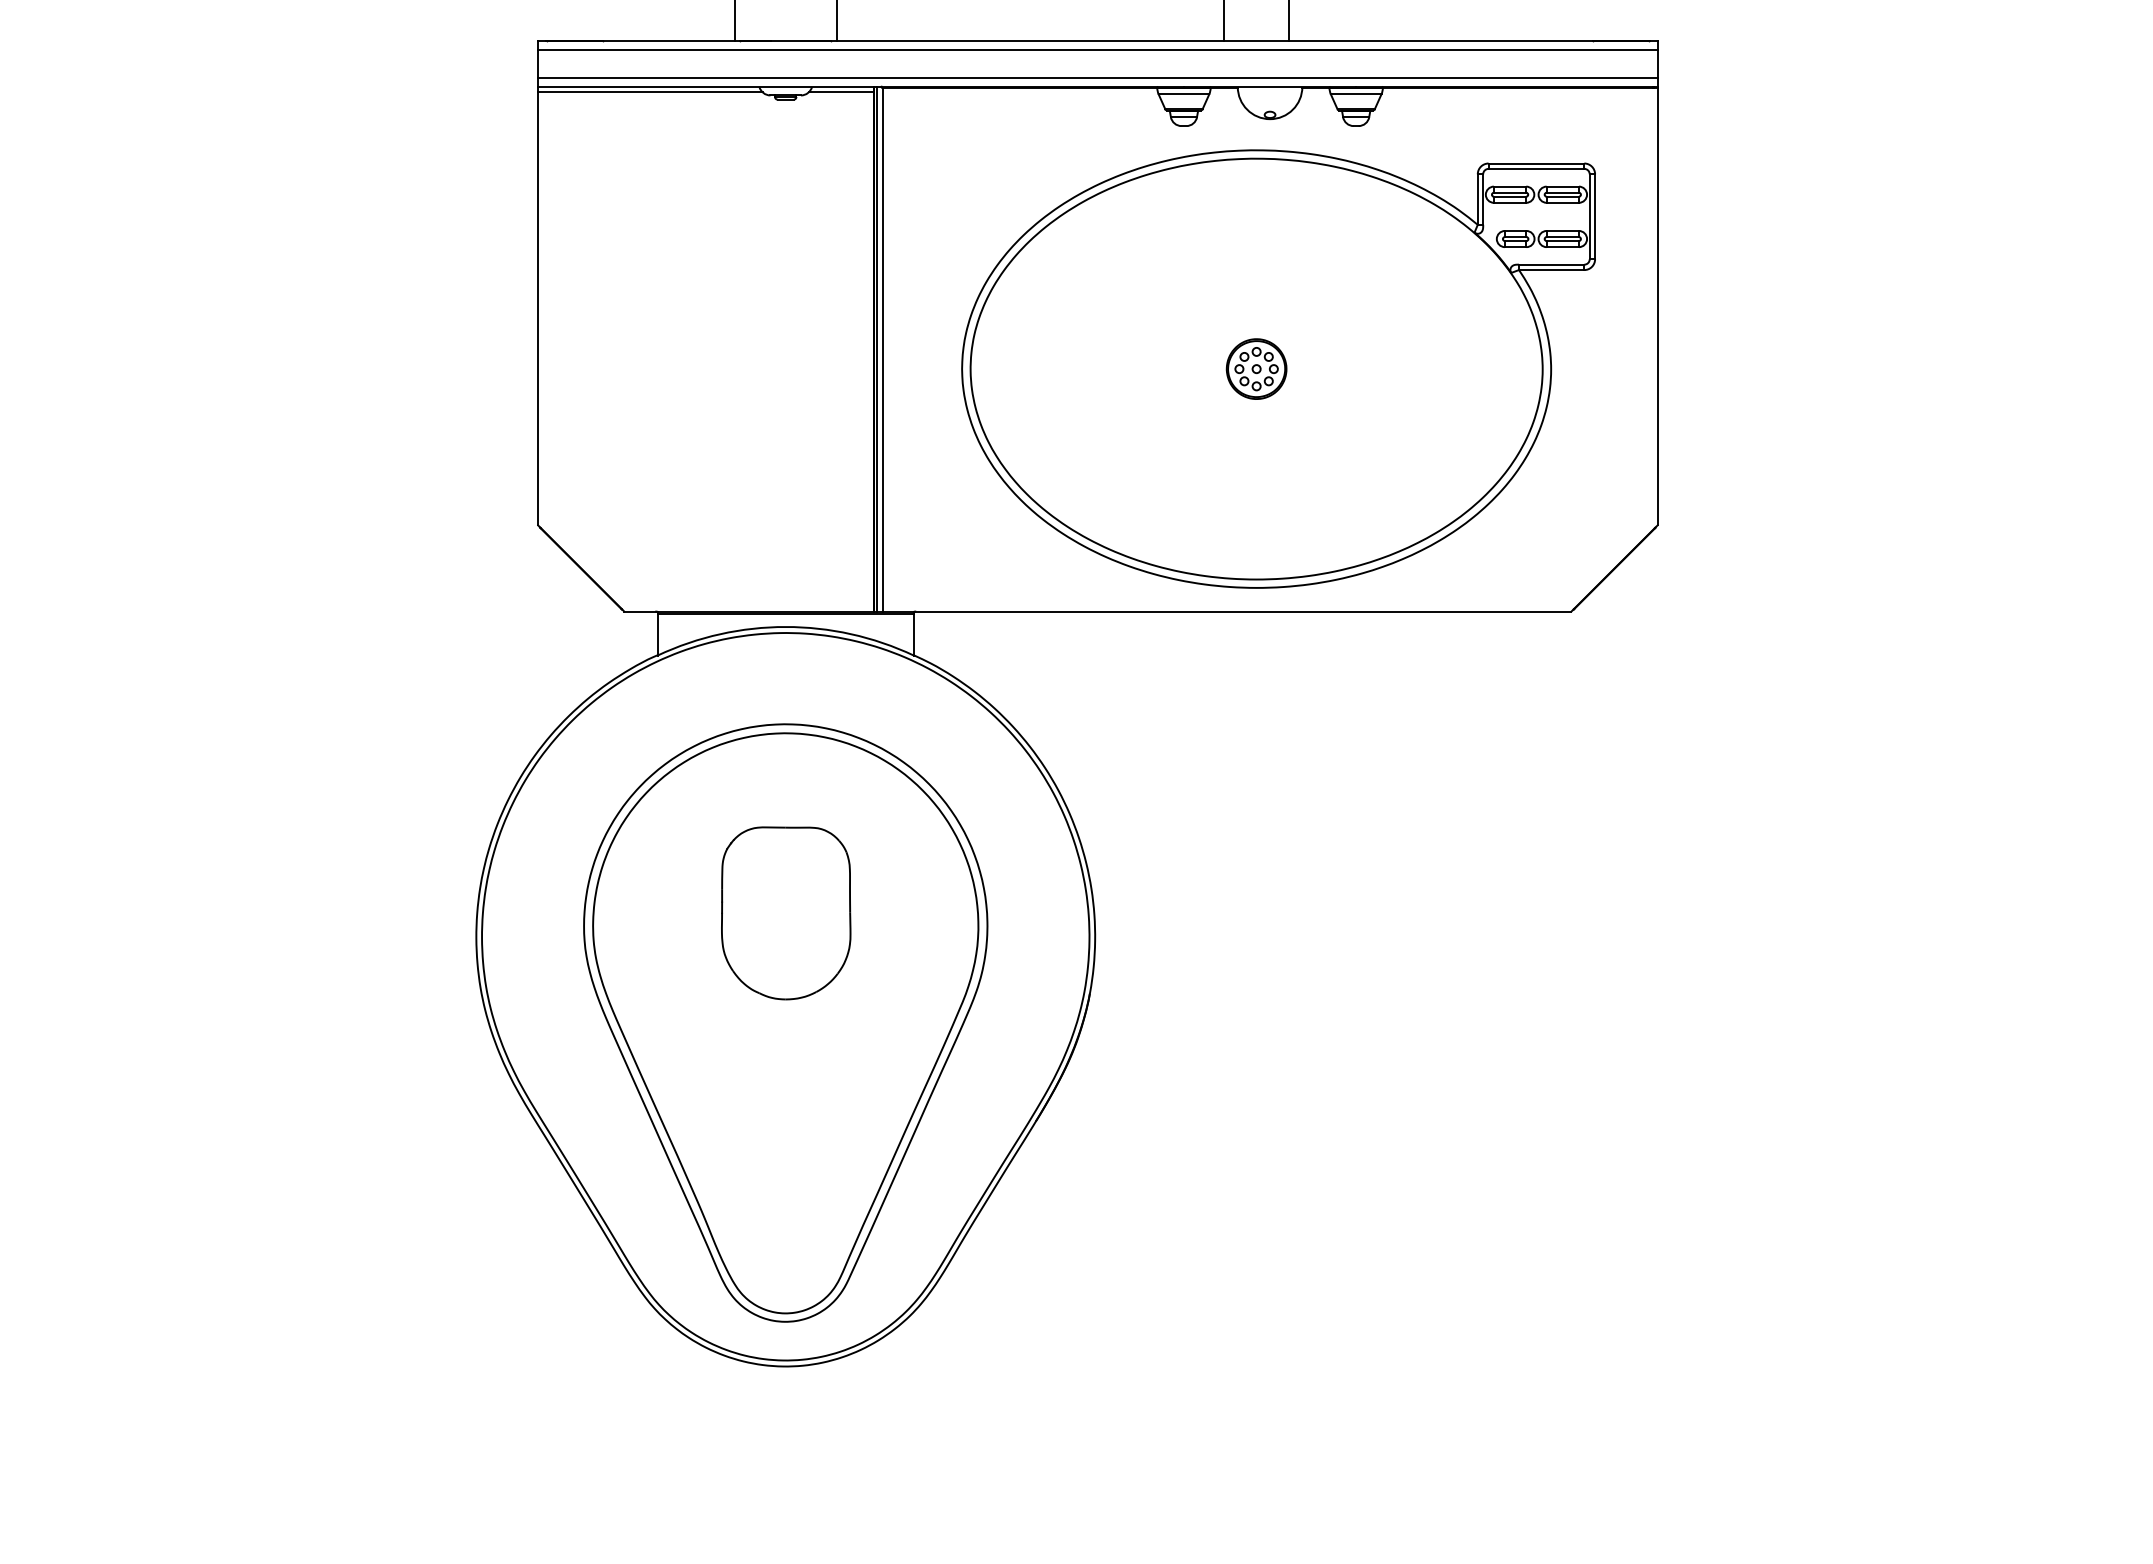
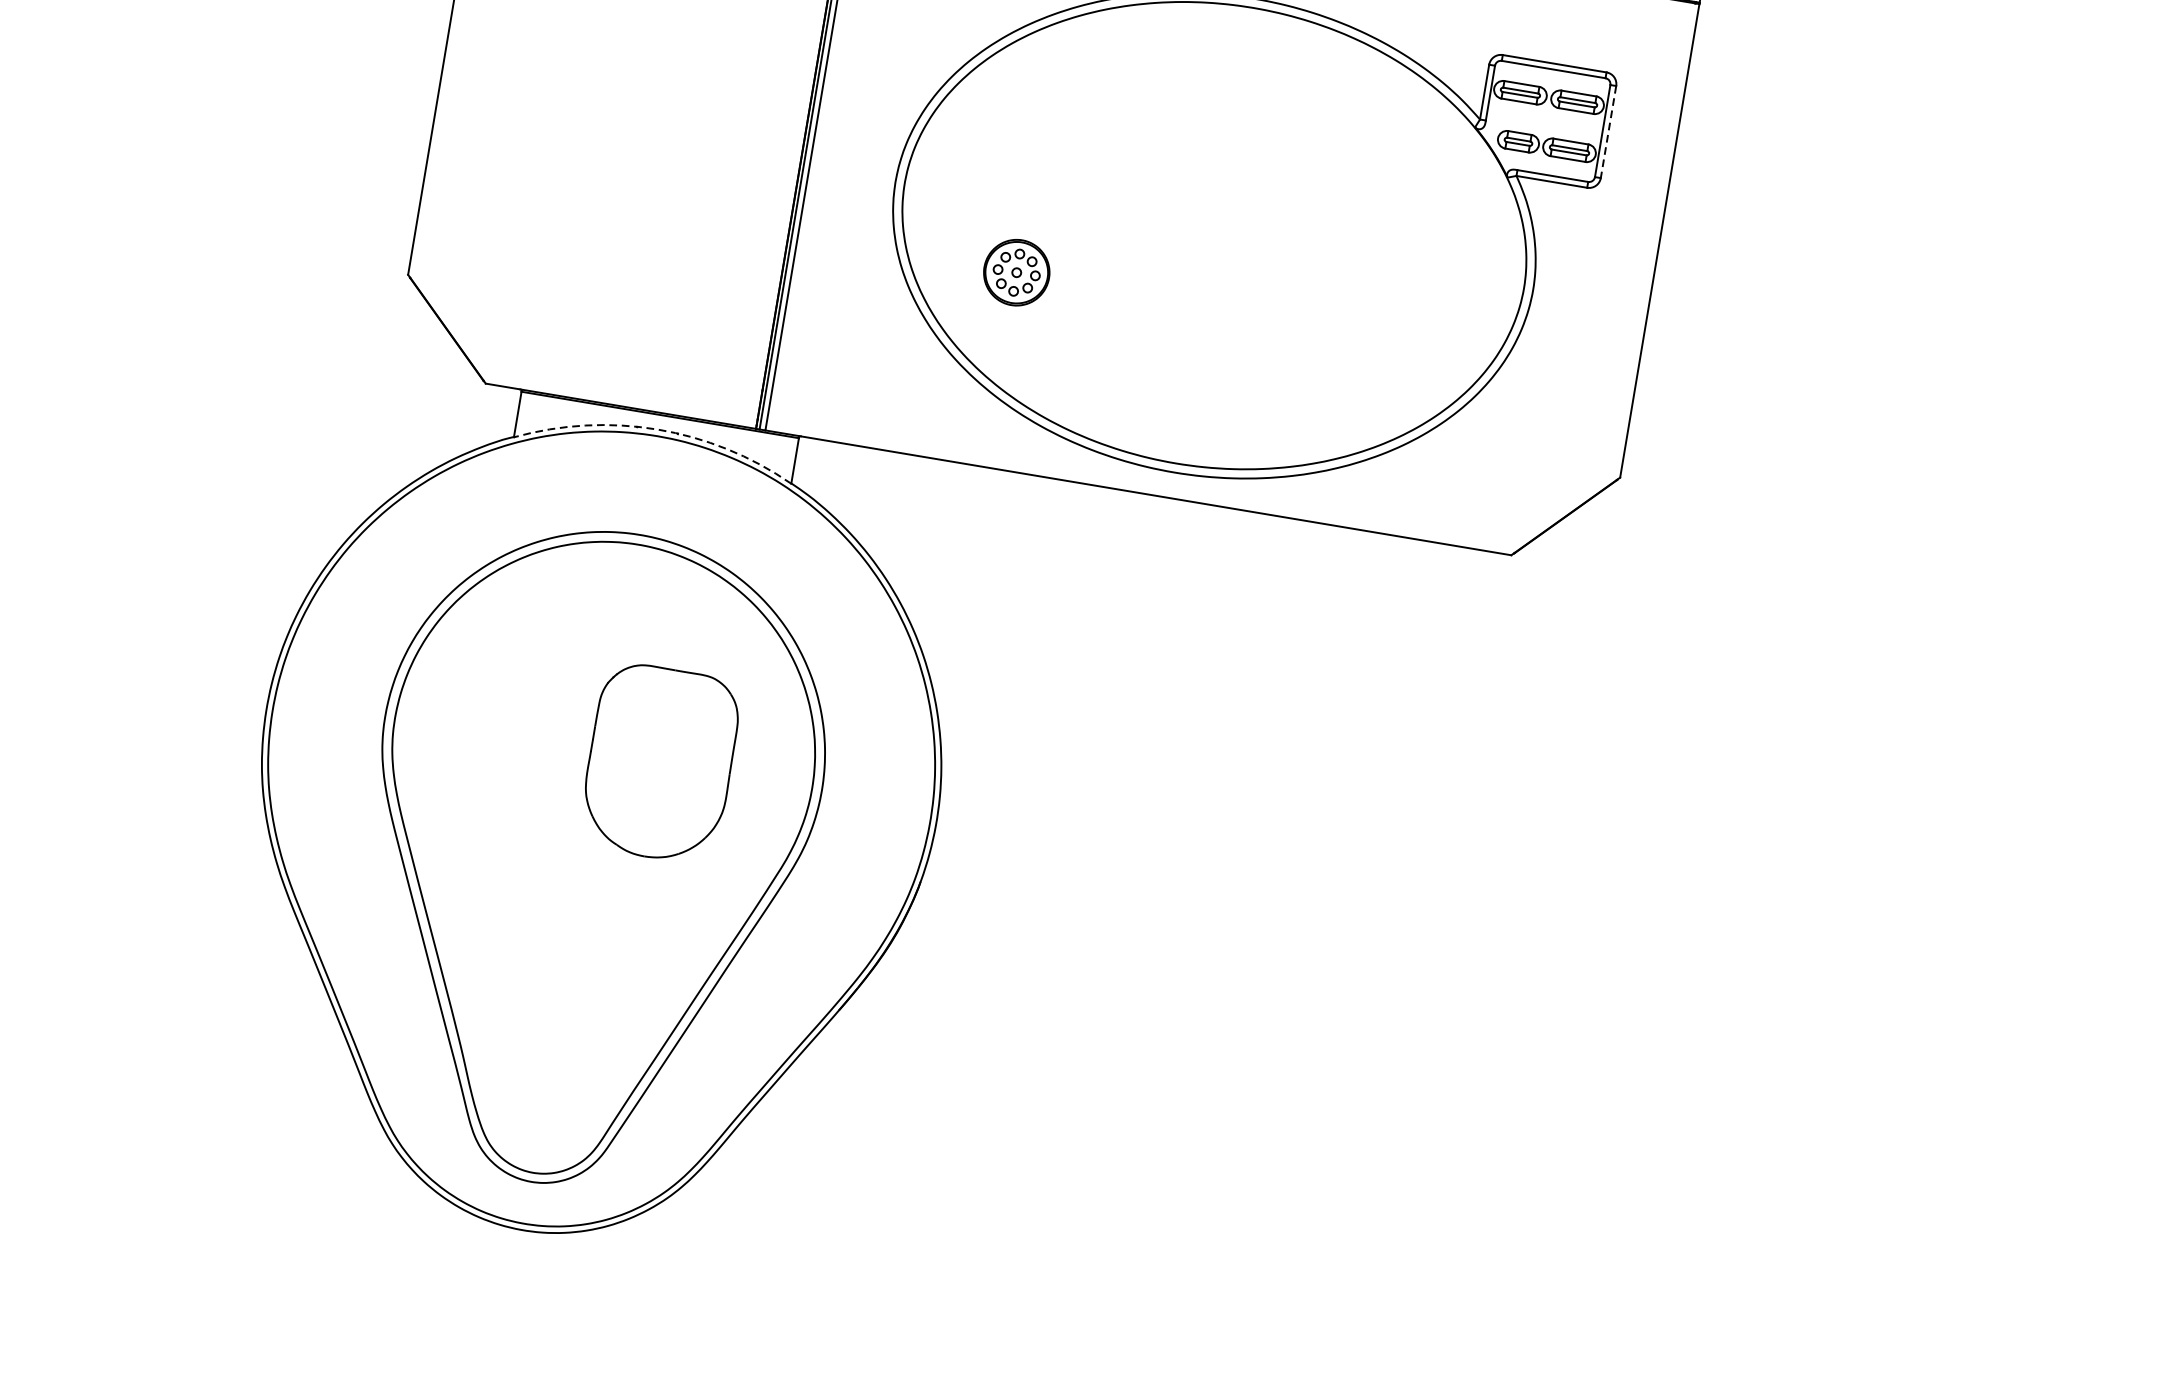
line: (1595, 216) -> (1609, 131), solid -> dashed
part: (1256, 368) -> (1016, 272), moved
arc: (785, 627) -> (657, 430), solid -> dashed
part: (786, 913) -> (660, 763), moved

